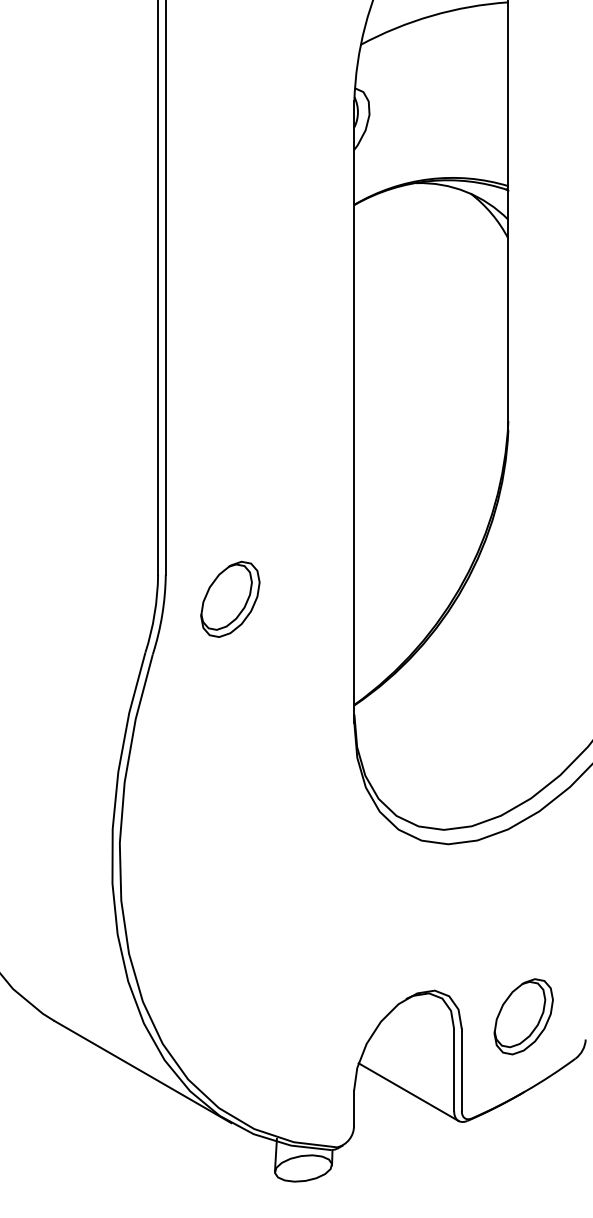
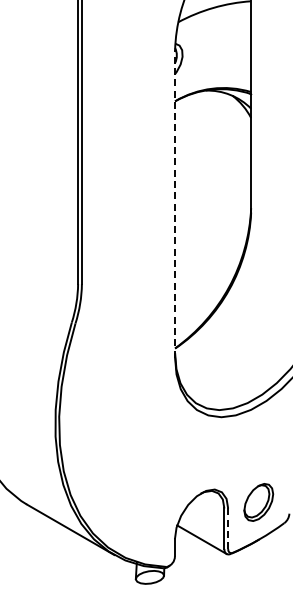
line: (355, 411) -> (175, 203), solid -> dashed
part: (229, 597) -> (113, 295), removed
line: (462, 1071) -> (228, 529), solid -> dashed

